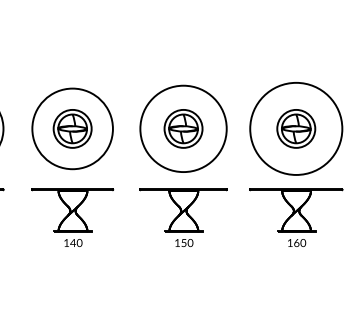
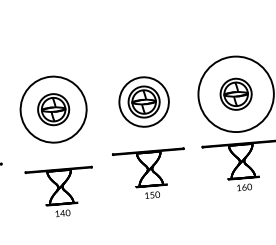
circle: (183, 128) -> (144, 101), size x0.7
part: (72, 217) -> (60, 192), moved

